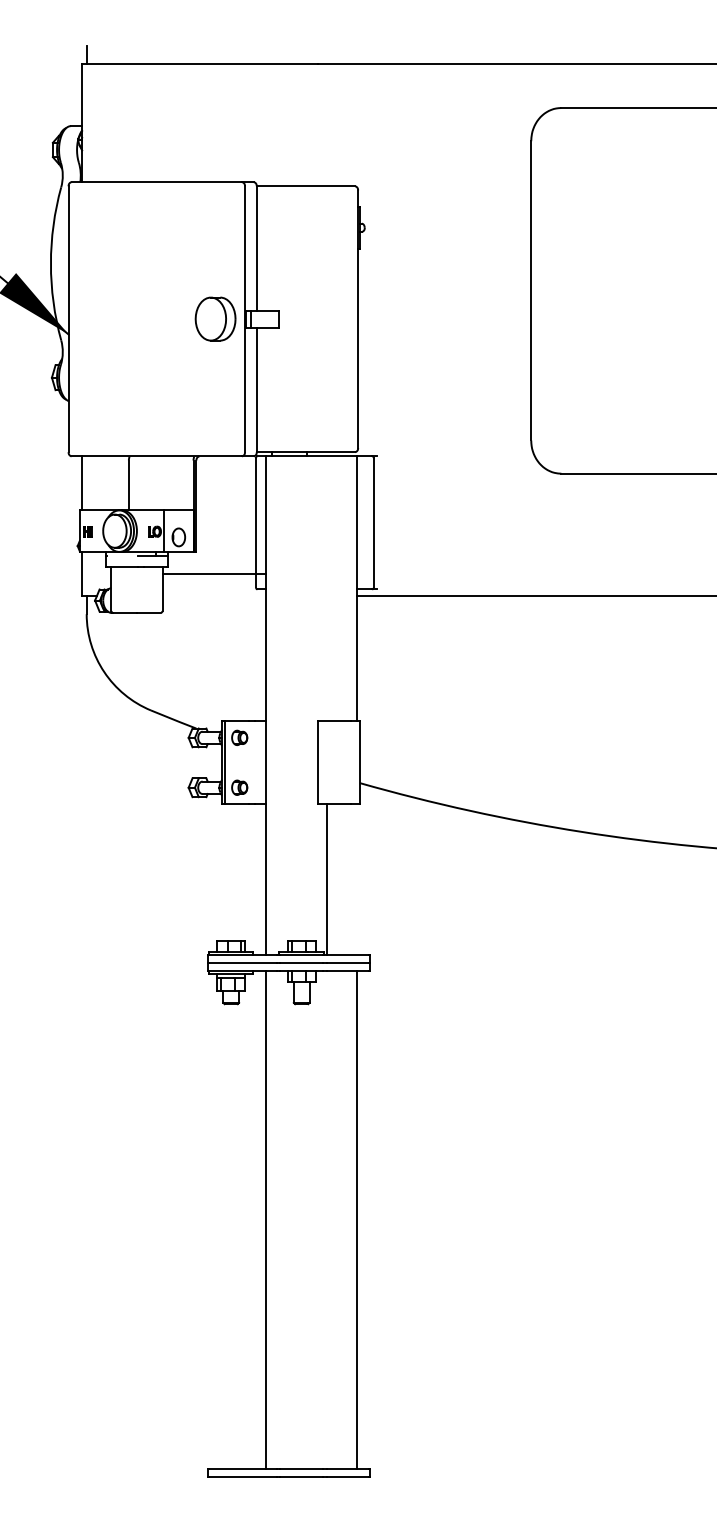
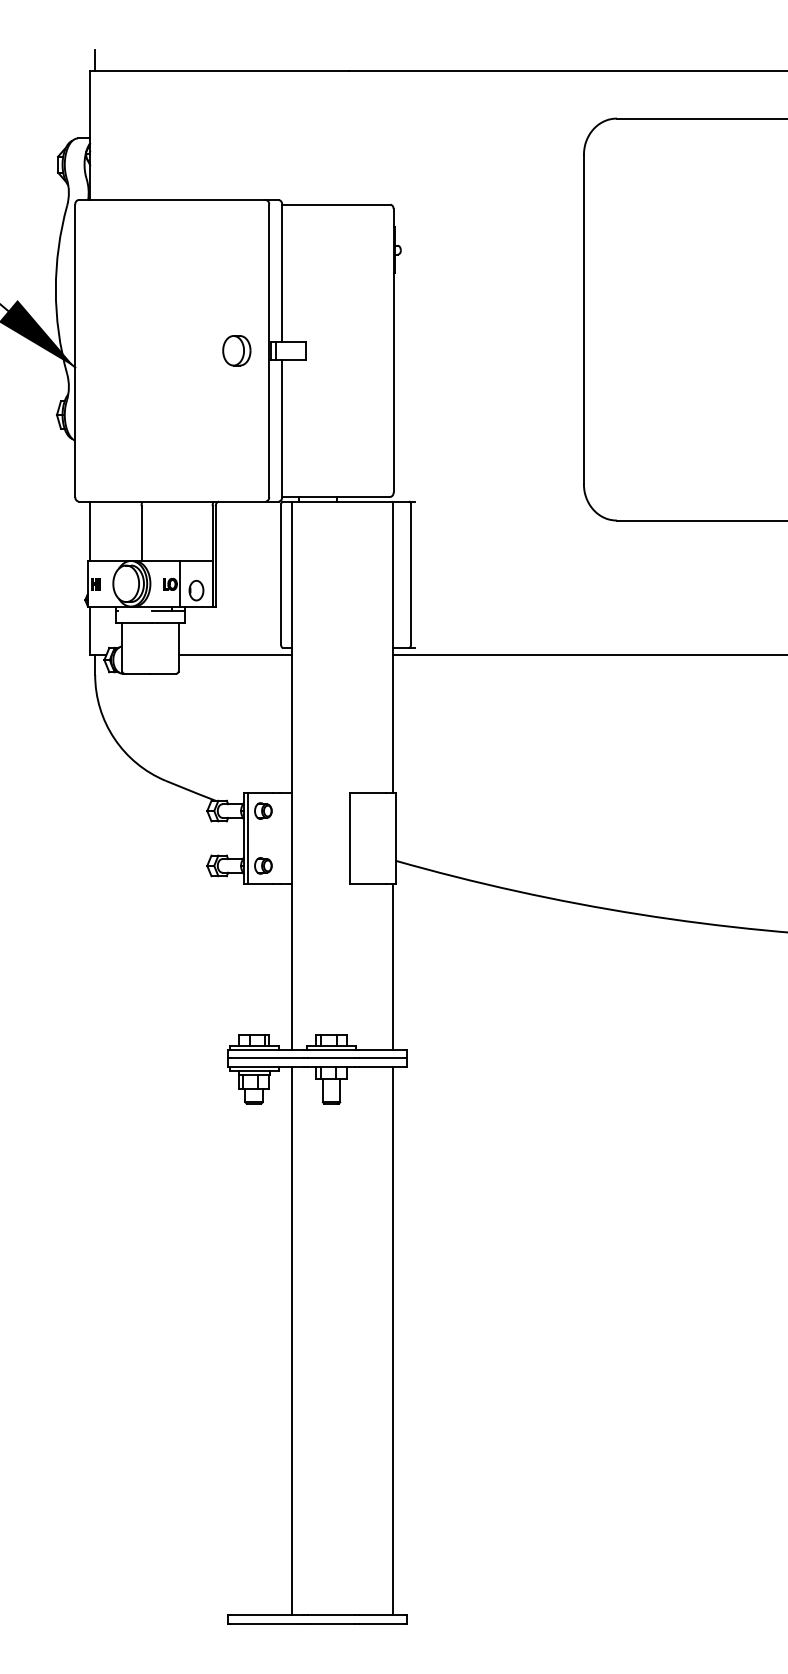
part: (215, 319) -> (236, 351), size x0.62
line: (213, 574) -> (234, 655), moved
line: (327, 879) -> (392, 966), moved

